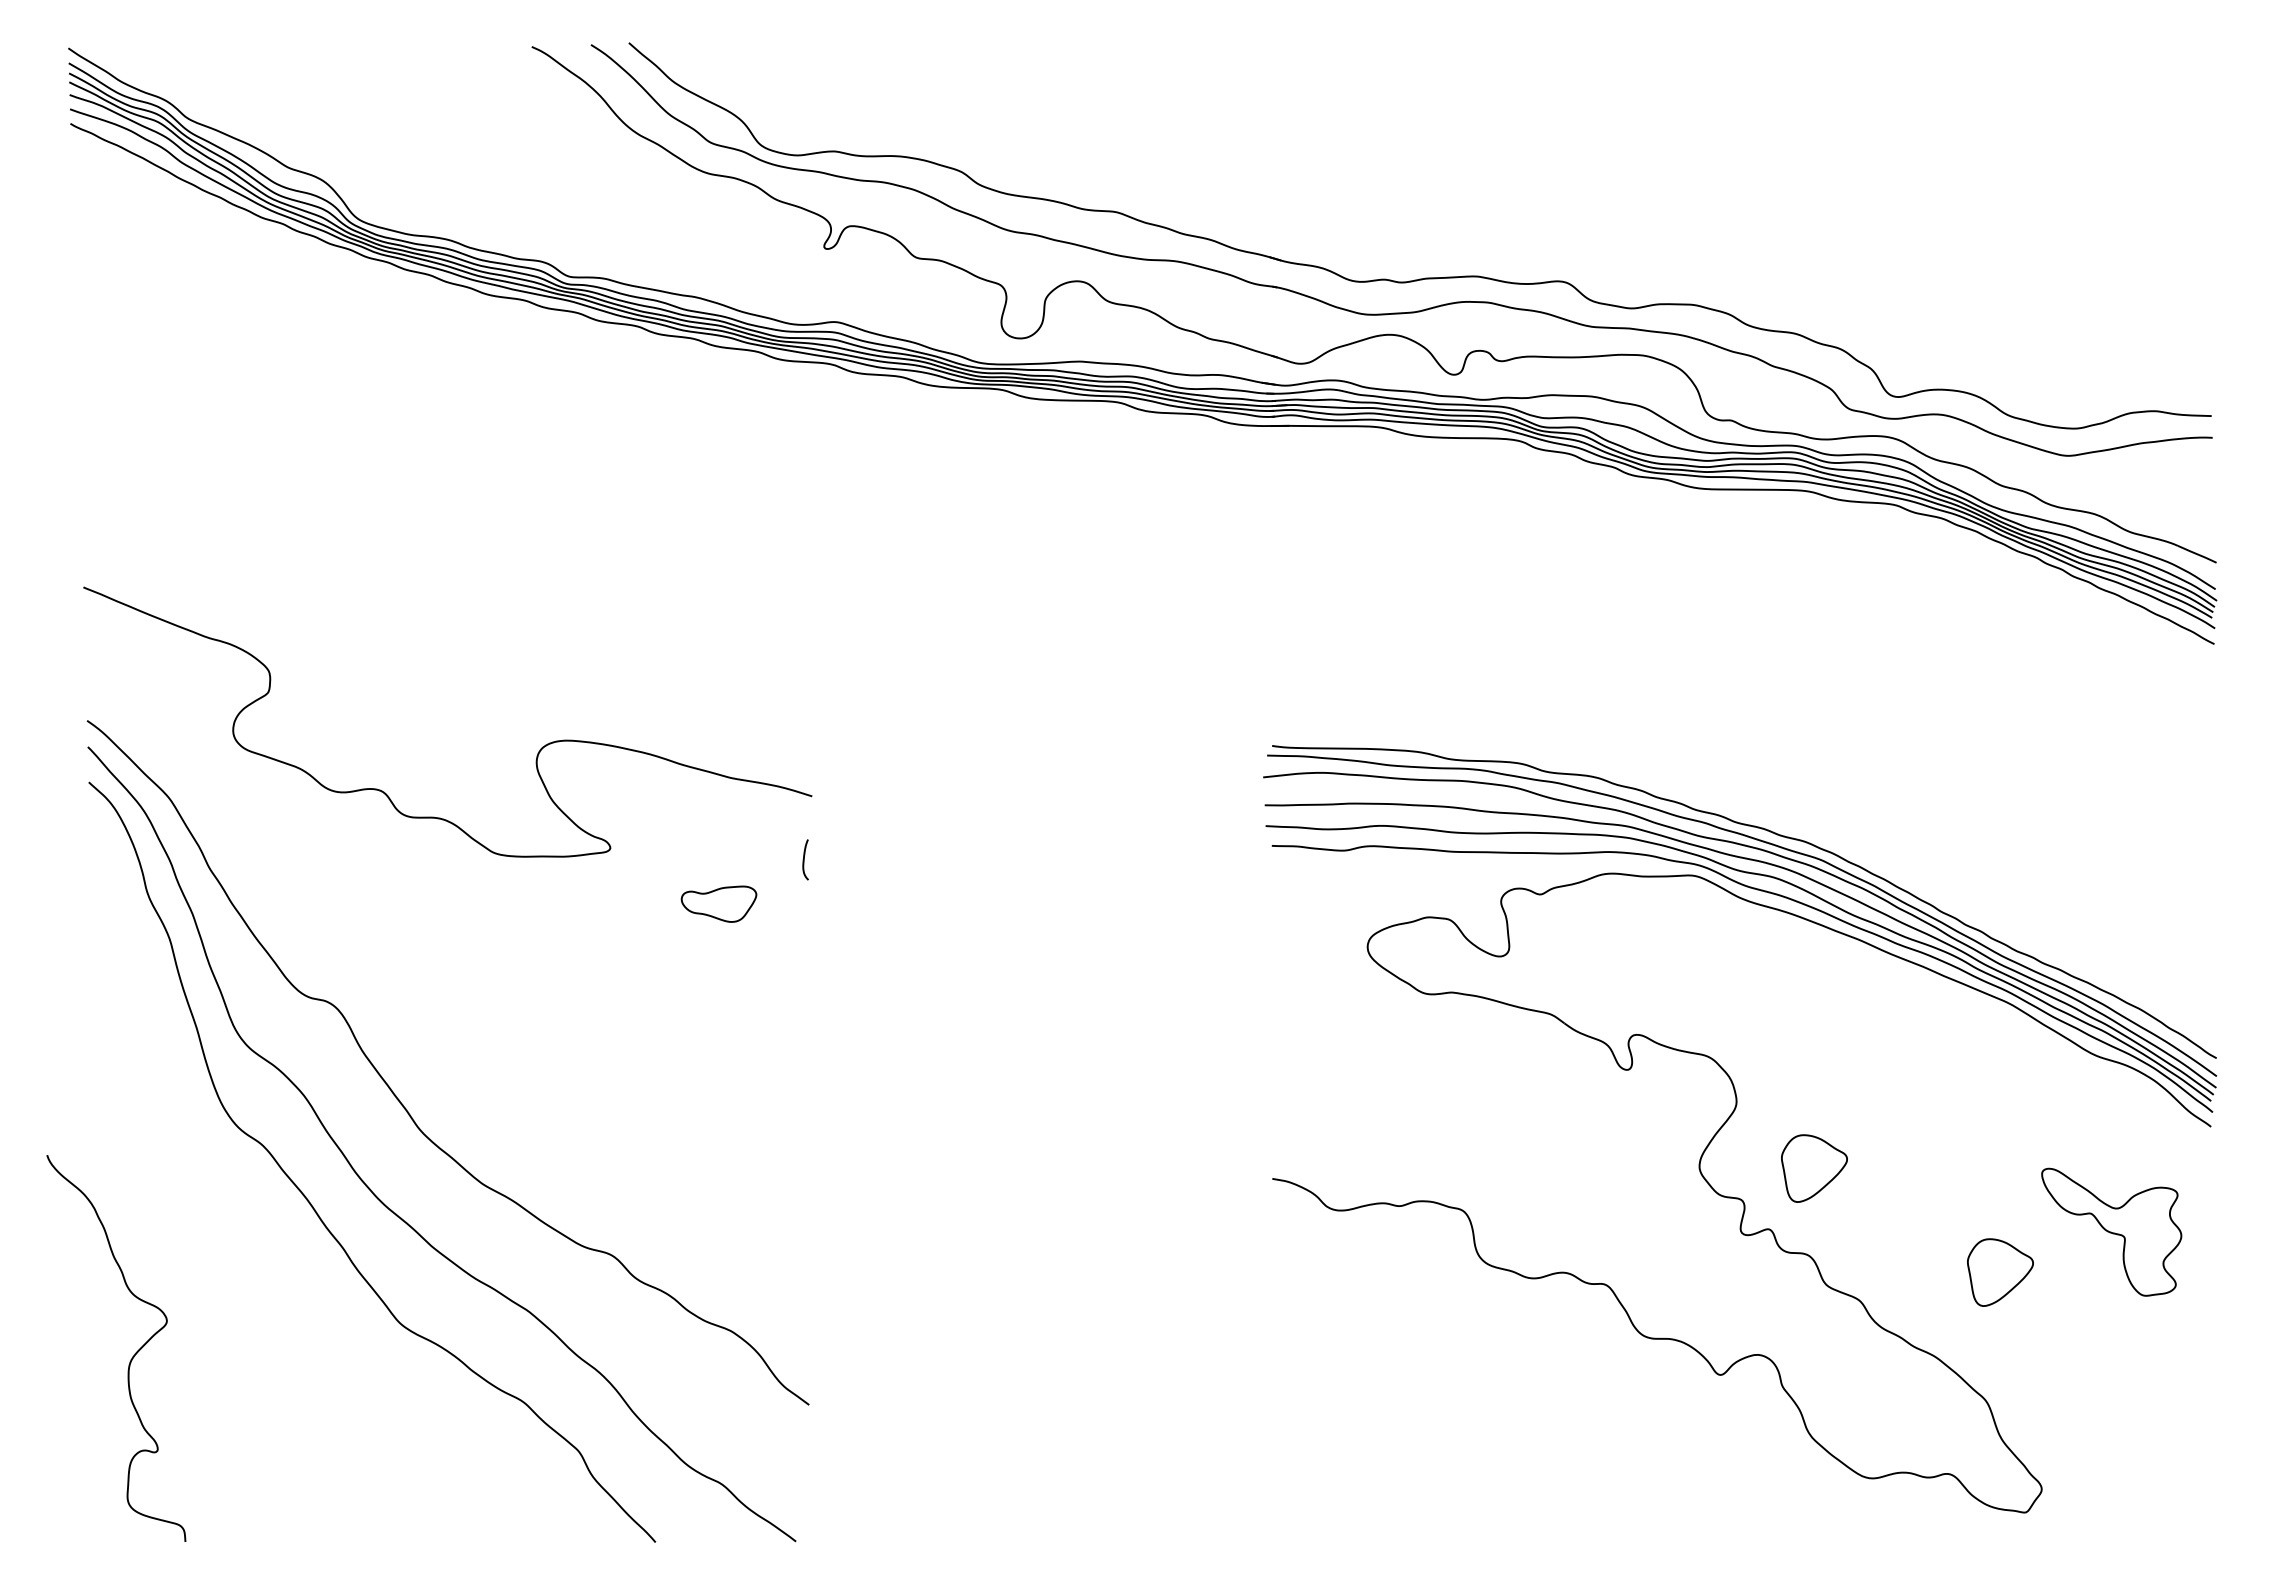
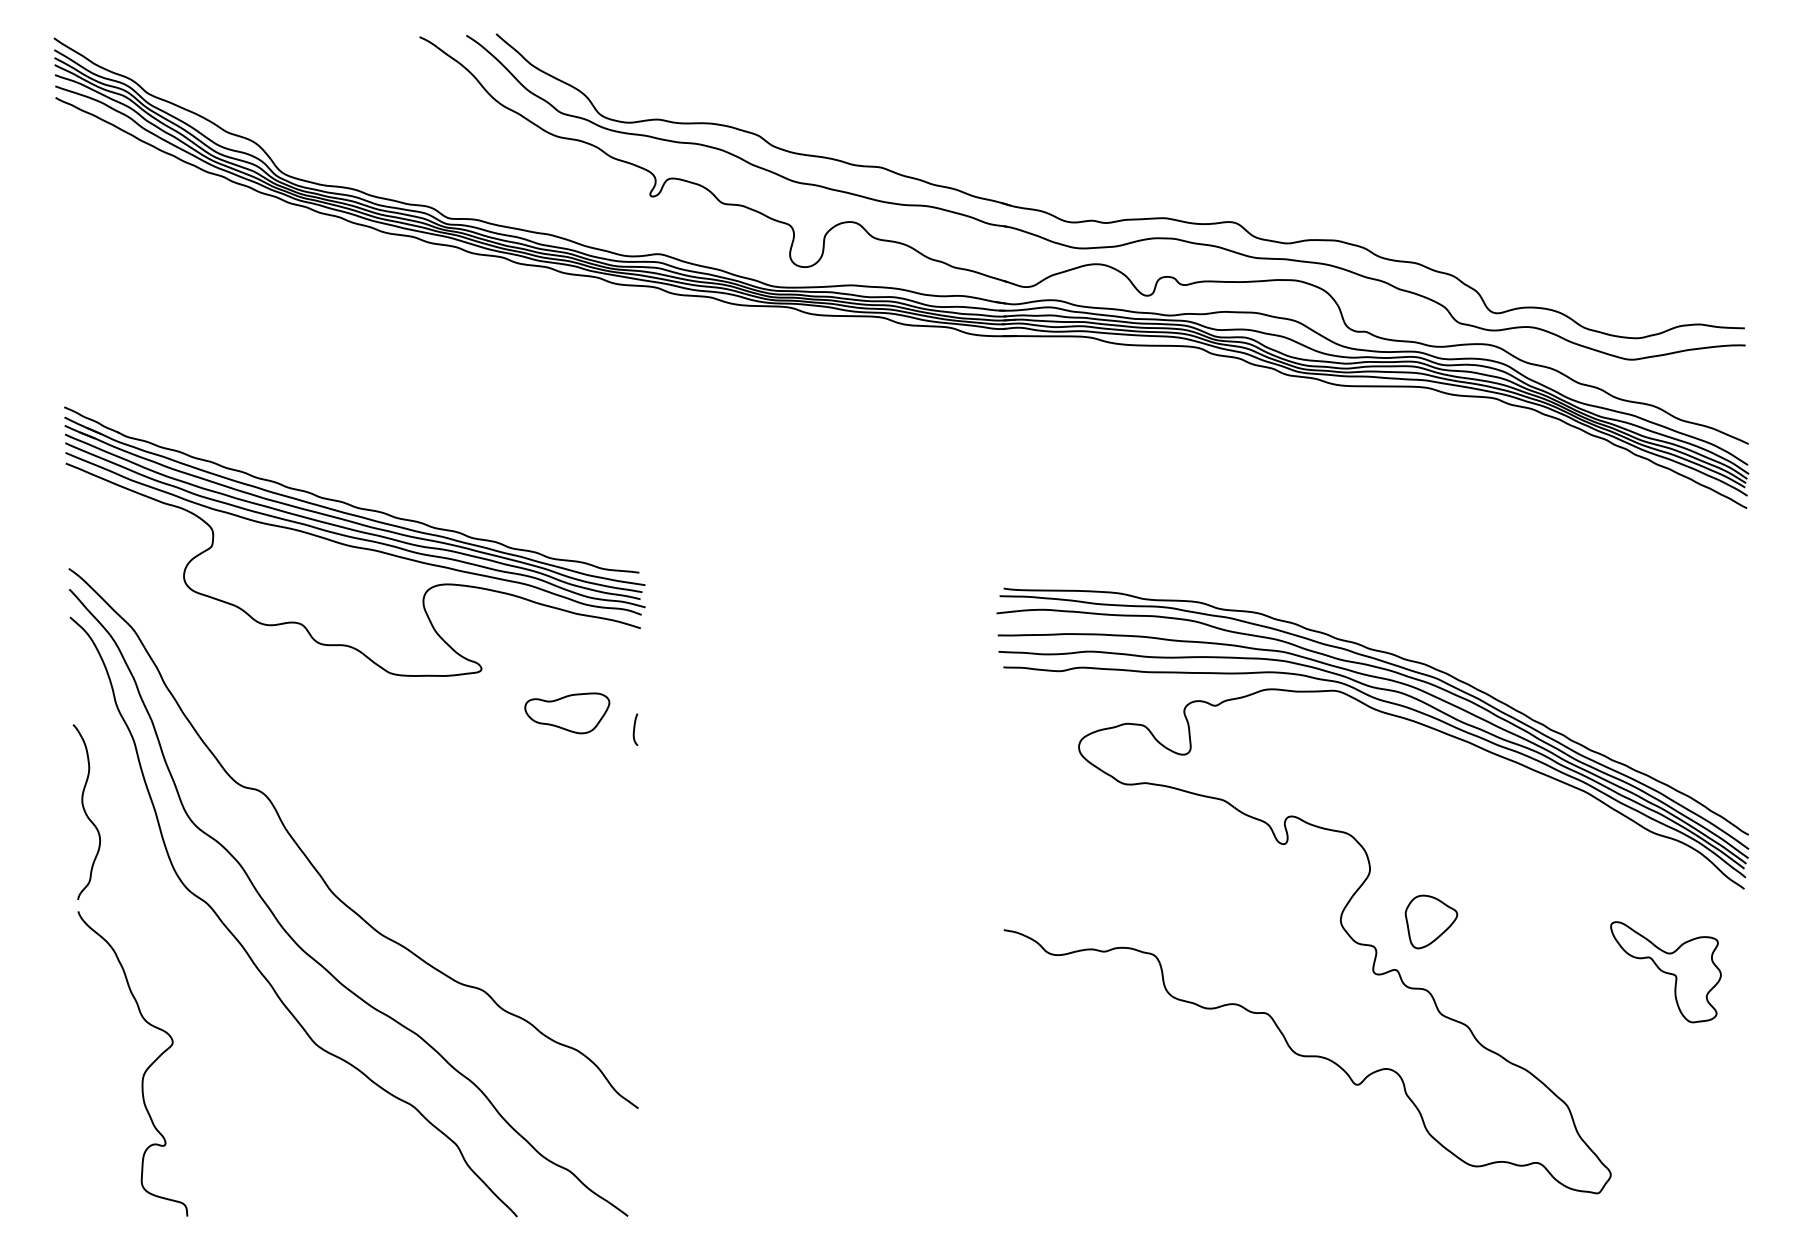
part: (449, 647) -> (354, 510), added
curve: (804, 859) -> (634, 729), moved
part: (718, 904) -> (566, 713), size x1.43
curve: (109, 1029) -> (86, 812), added
part: (2000, 1272) -> (1578, 1003), removed
curve: (130, 1359) -> (144, 1072), moved

